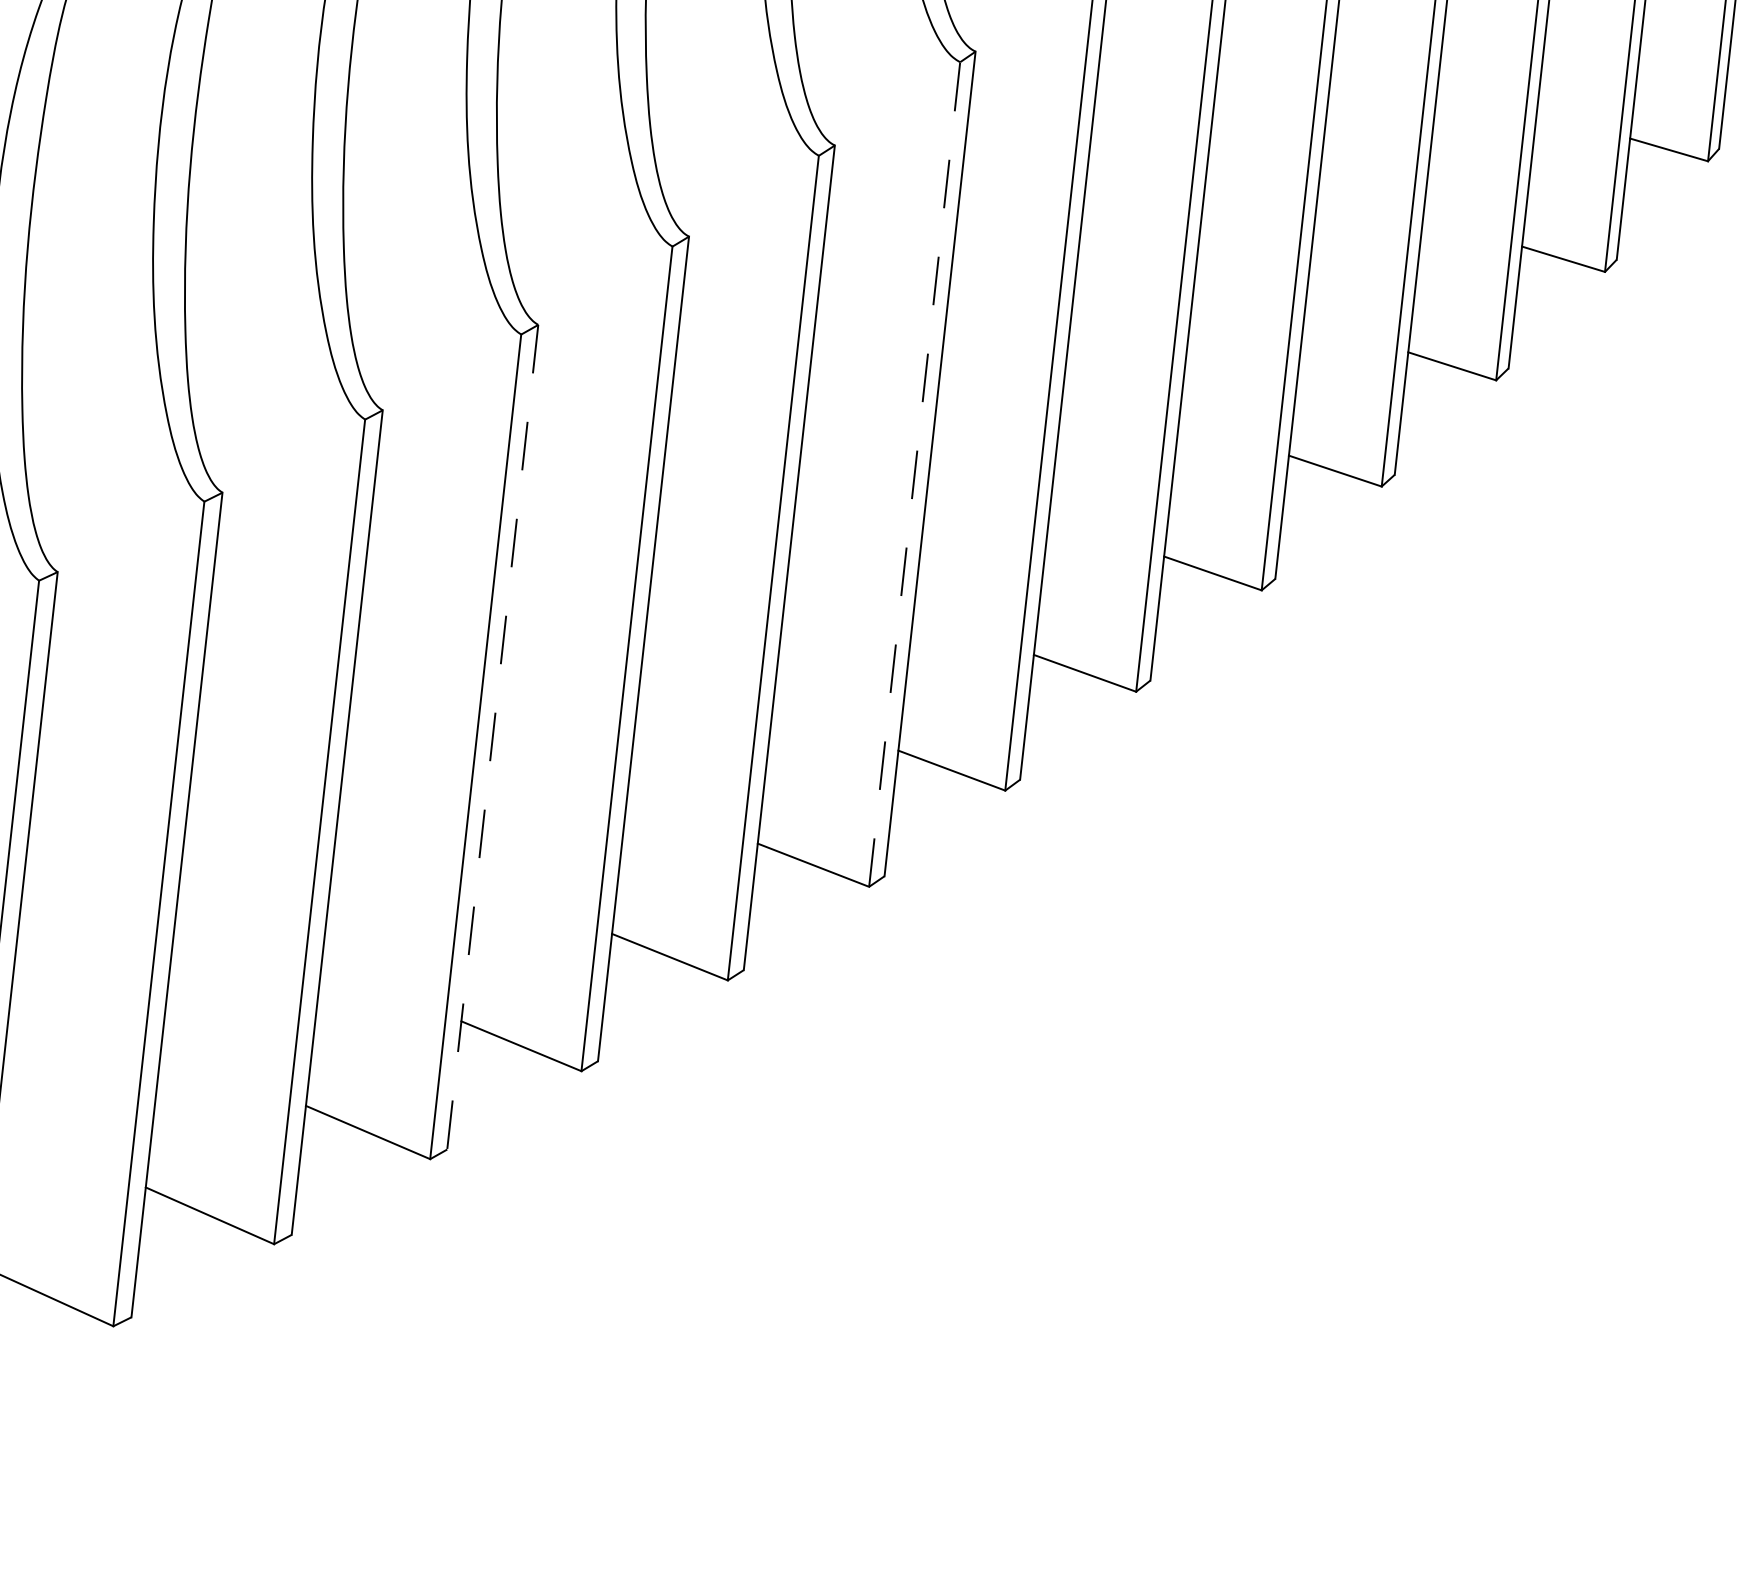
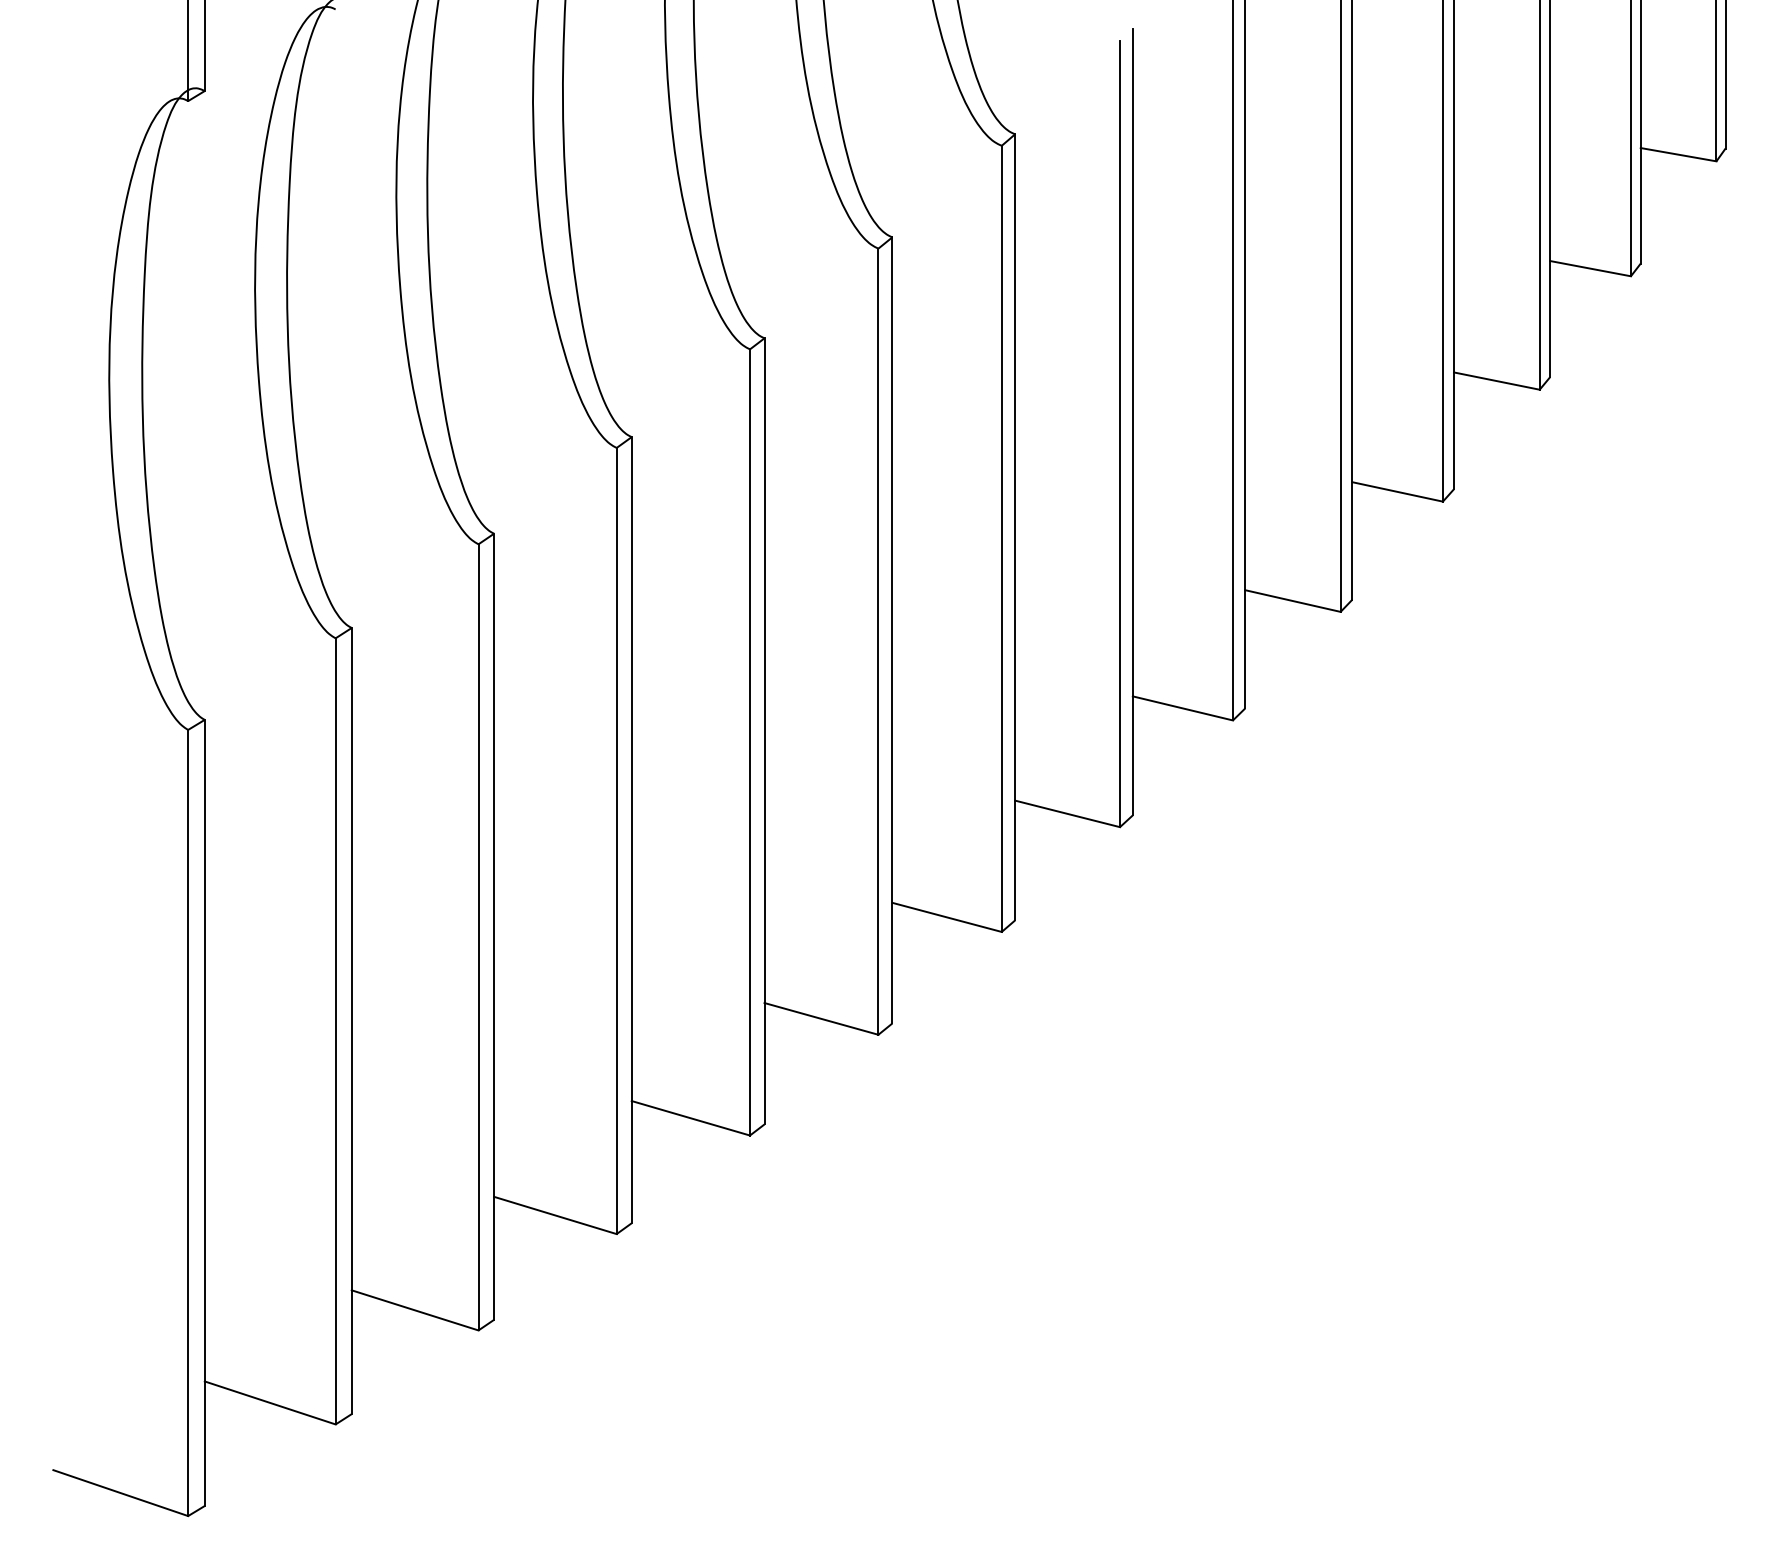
line: (914, 474) -> (1001, 538), dashed -> solid
line: (492, 737) -> (631, 830), dashed -> solid

